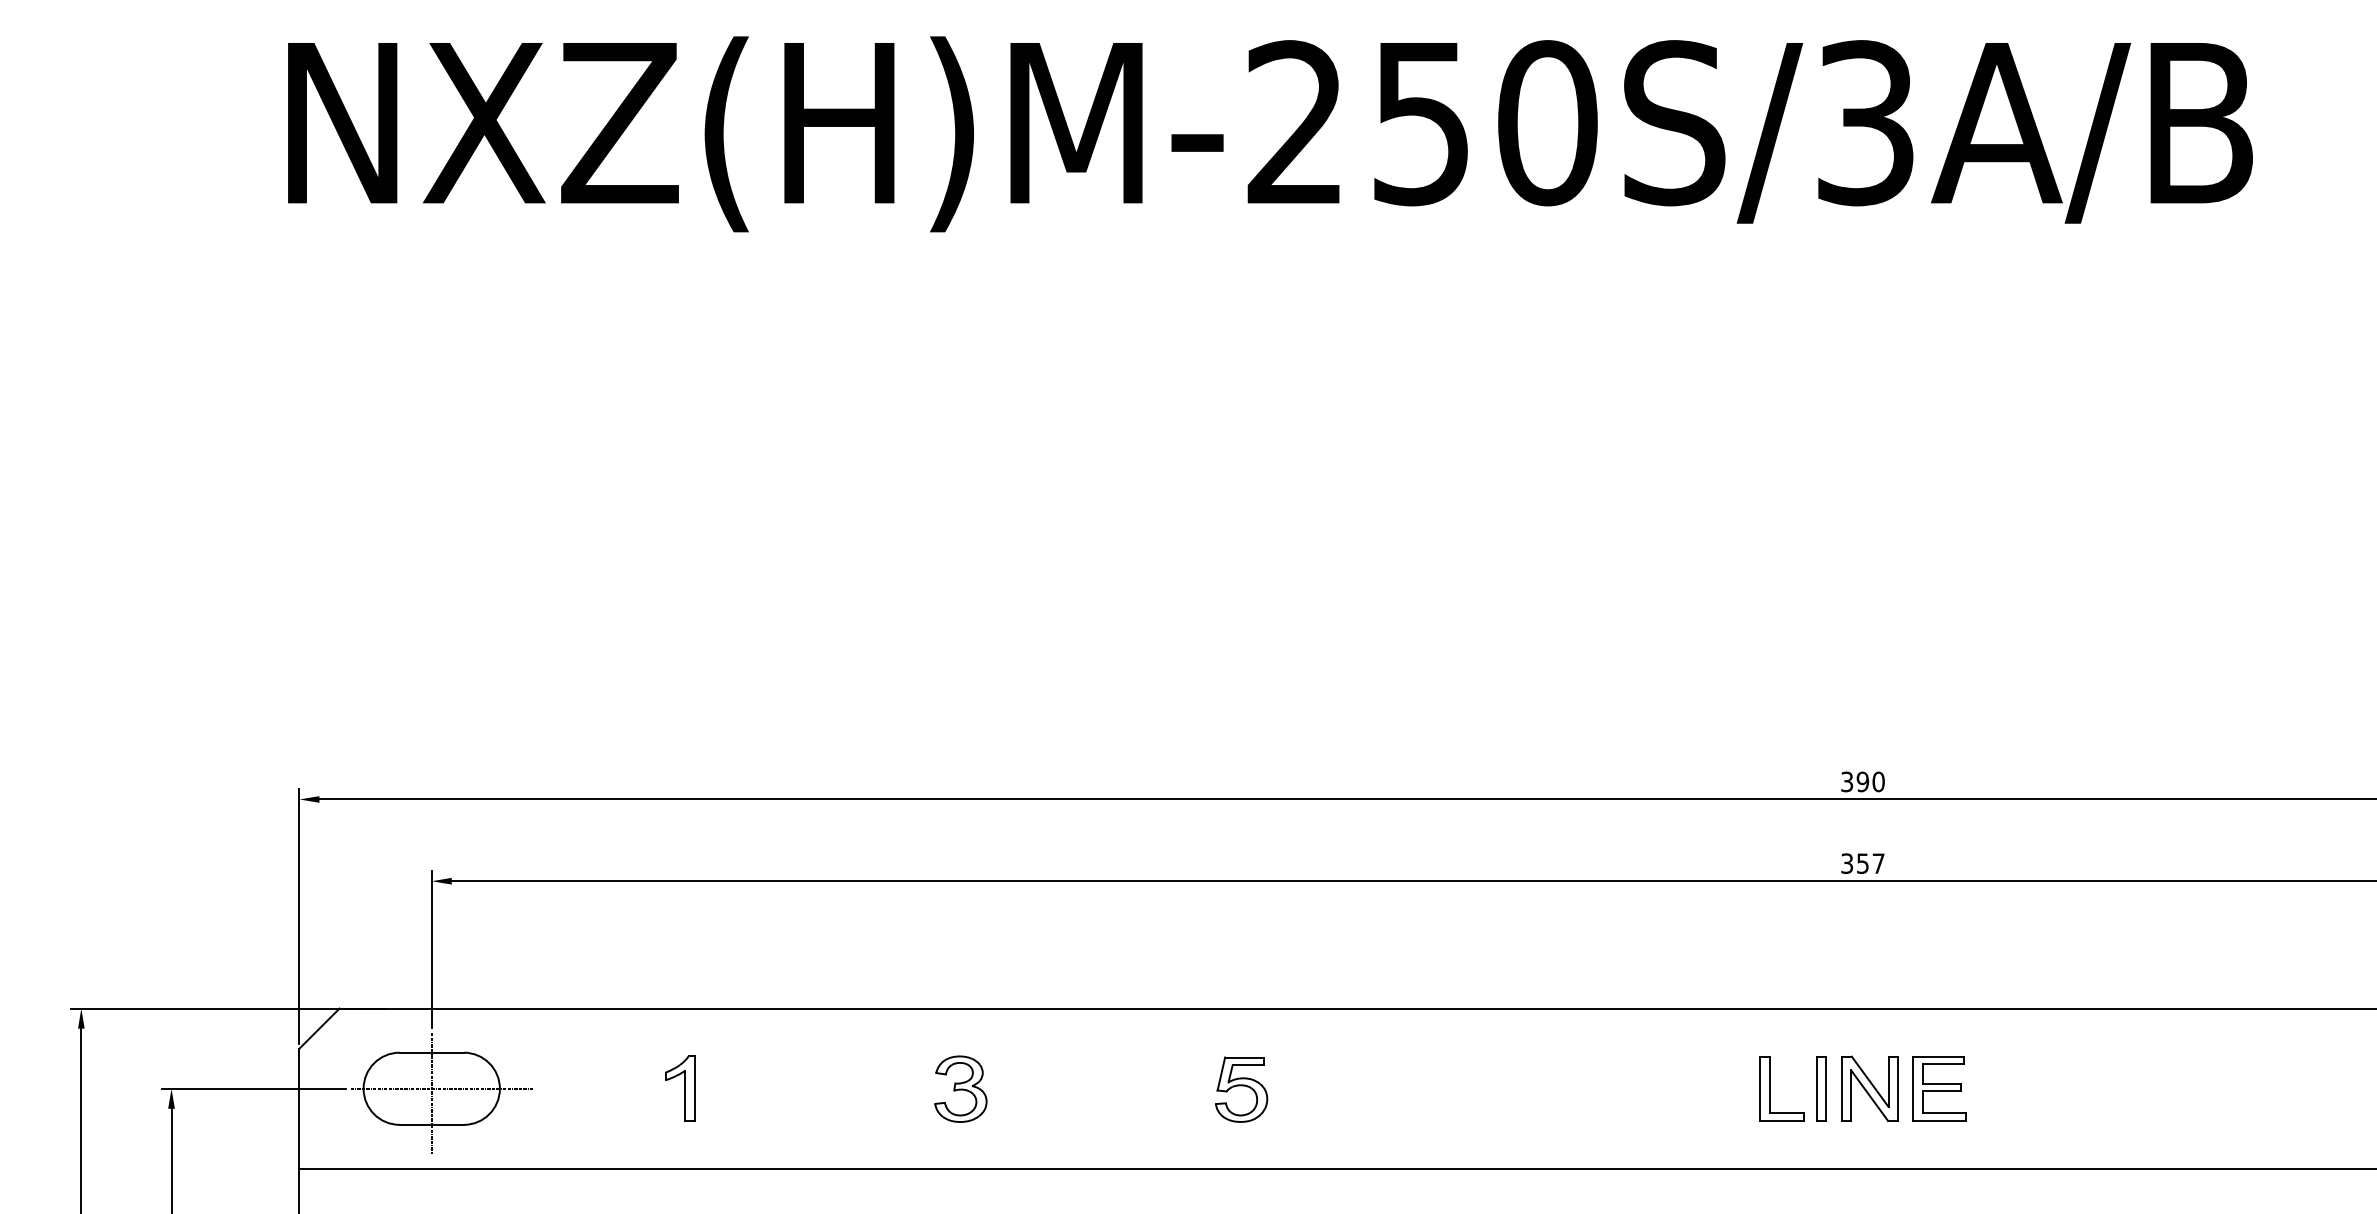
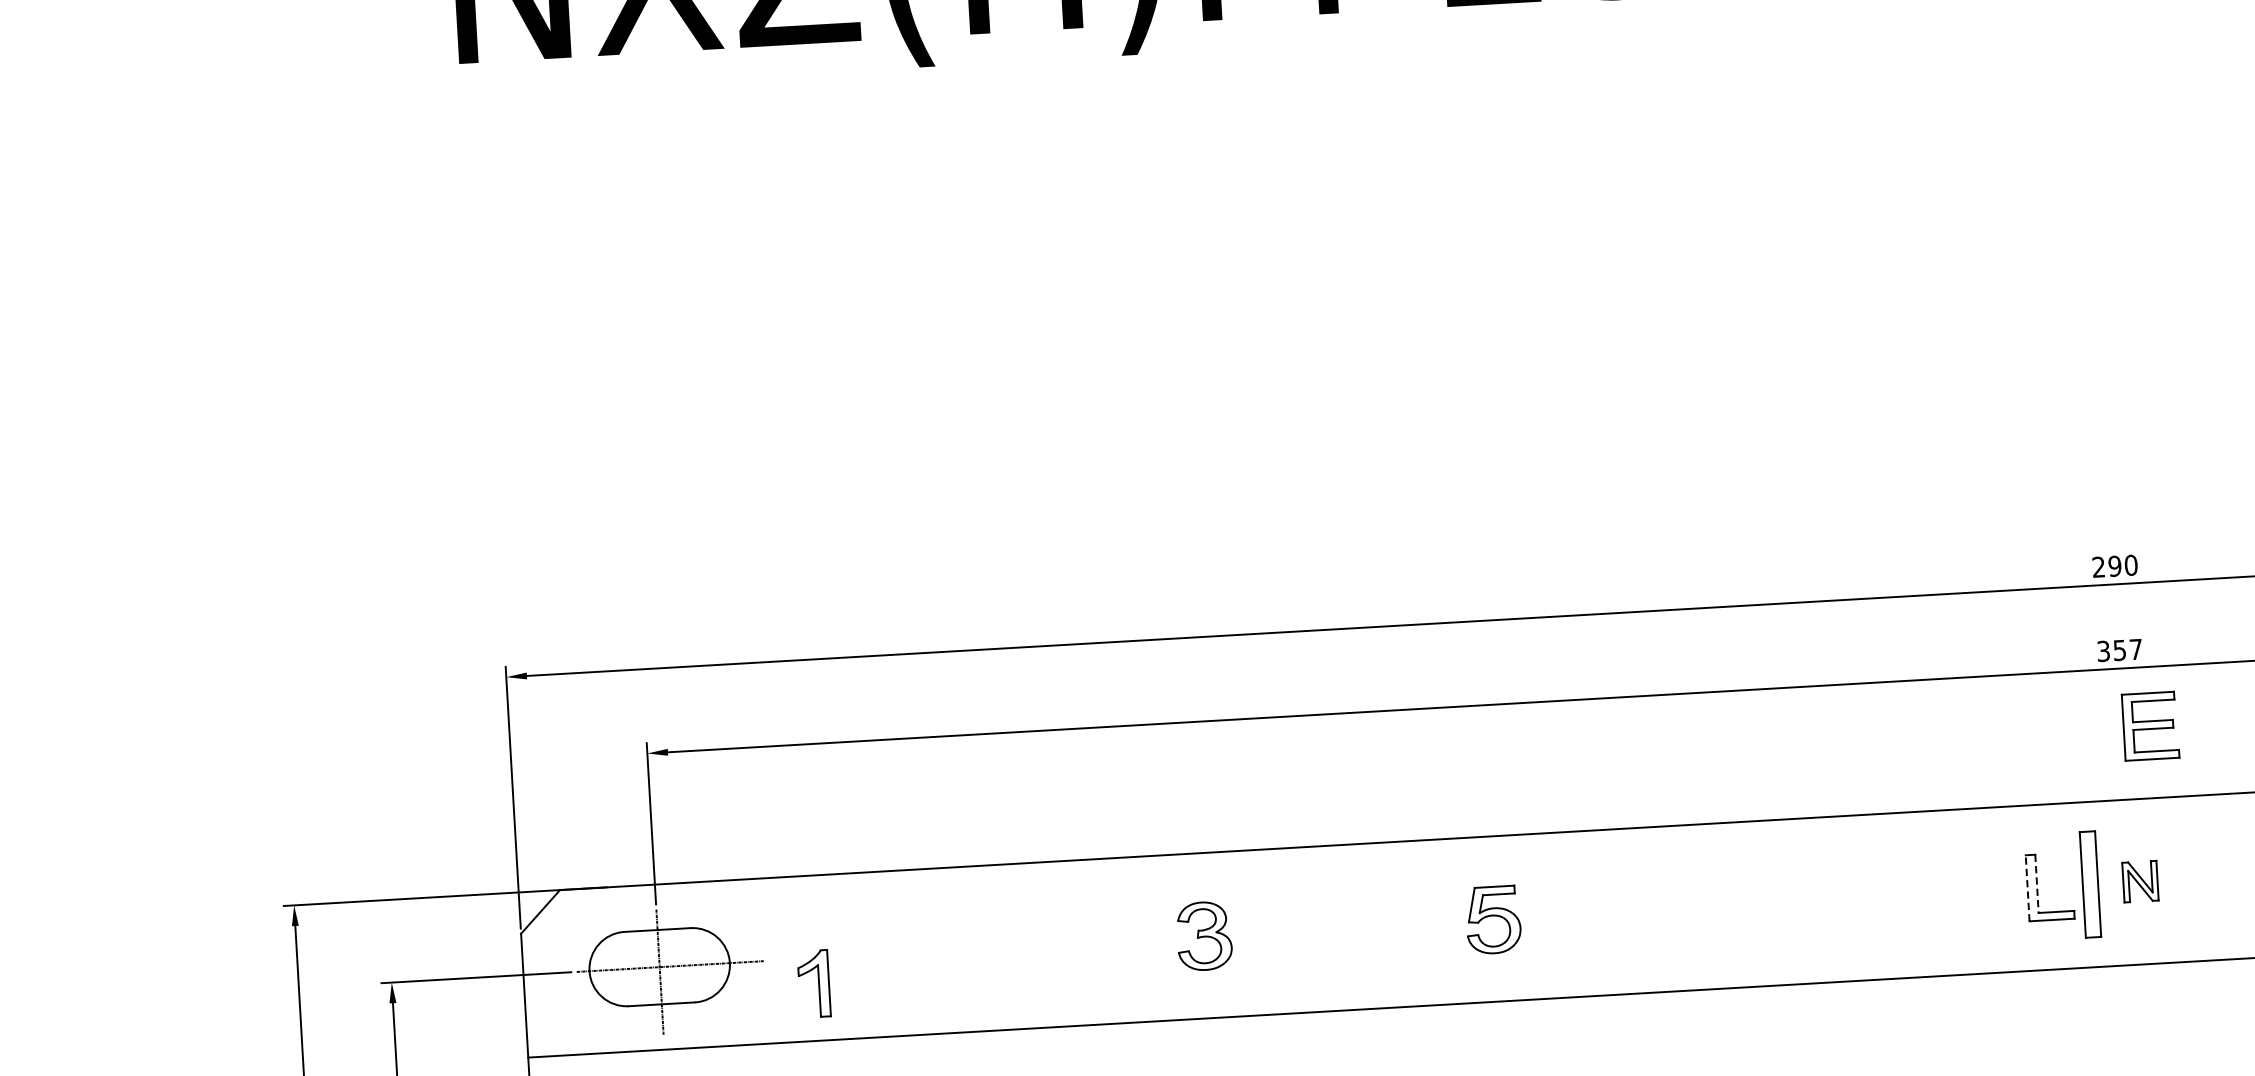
text: (1847, 781) -> (2099, 566), 390 -> 290
line: (1769, 1085) -> (2036, 884), solid -> dashed
part: (680, 1088) -> (814, 983), moved
line: (1760, 1088) -> (2027, 888), solid -> dashed
part: (1821, 1088) -> (2090, 884), size x1.6
part: (1869, 1088) -> (2139, 881), size x0.6
part: (1939, 1088) -> (2150, 725), moved

